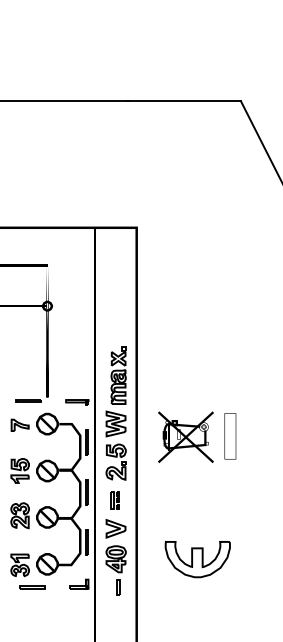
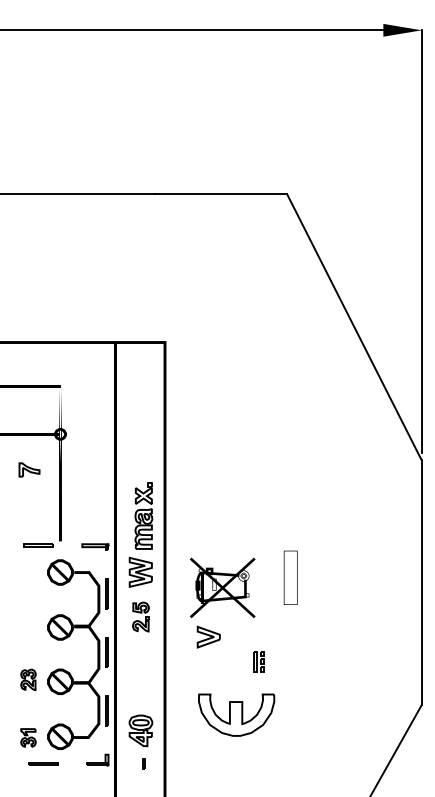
part: (20, 424) -> (29, 469), moved
part: (230, 436) -> (290, 577), moved
part: (115, 461) -> (140, 616), size x0.7
part: (20, 471) -> (28, 627), removed
part: (114, 500) -> (258, 661), moved
part: (20, 515) -> (28, 679), size x0.7
part: (115, 528) -> (208, 636), moved
part: (197, 558) -> (236, 714), moved
part: (20, 564) -> (28, 737), size x0.7
part: (118, 587) -> (143, 763), size x0.6

